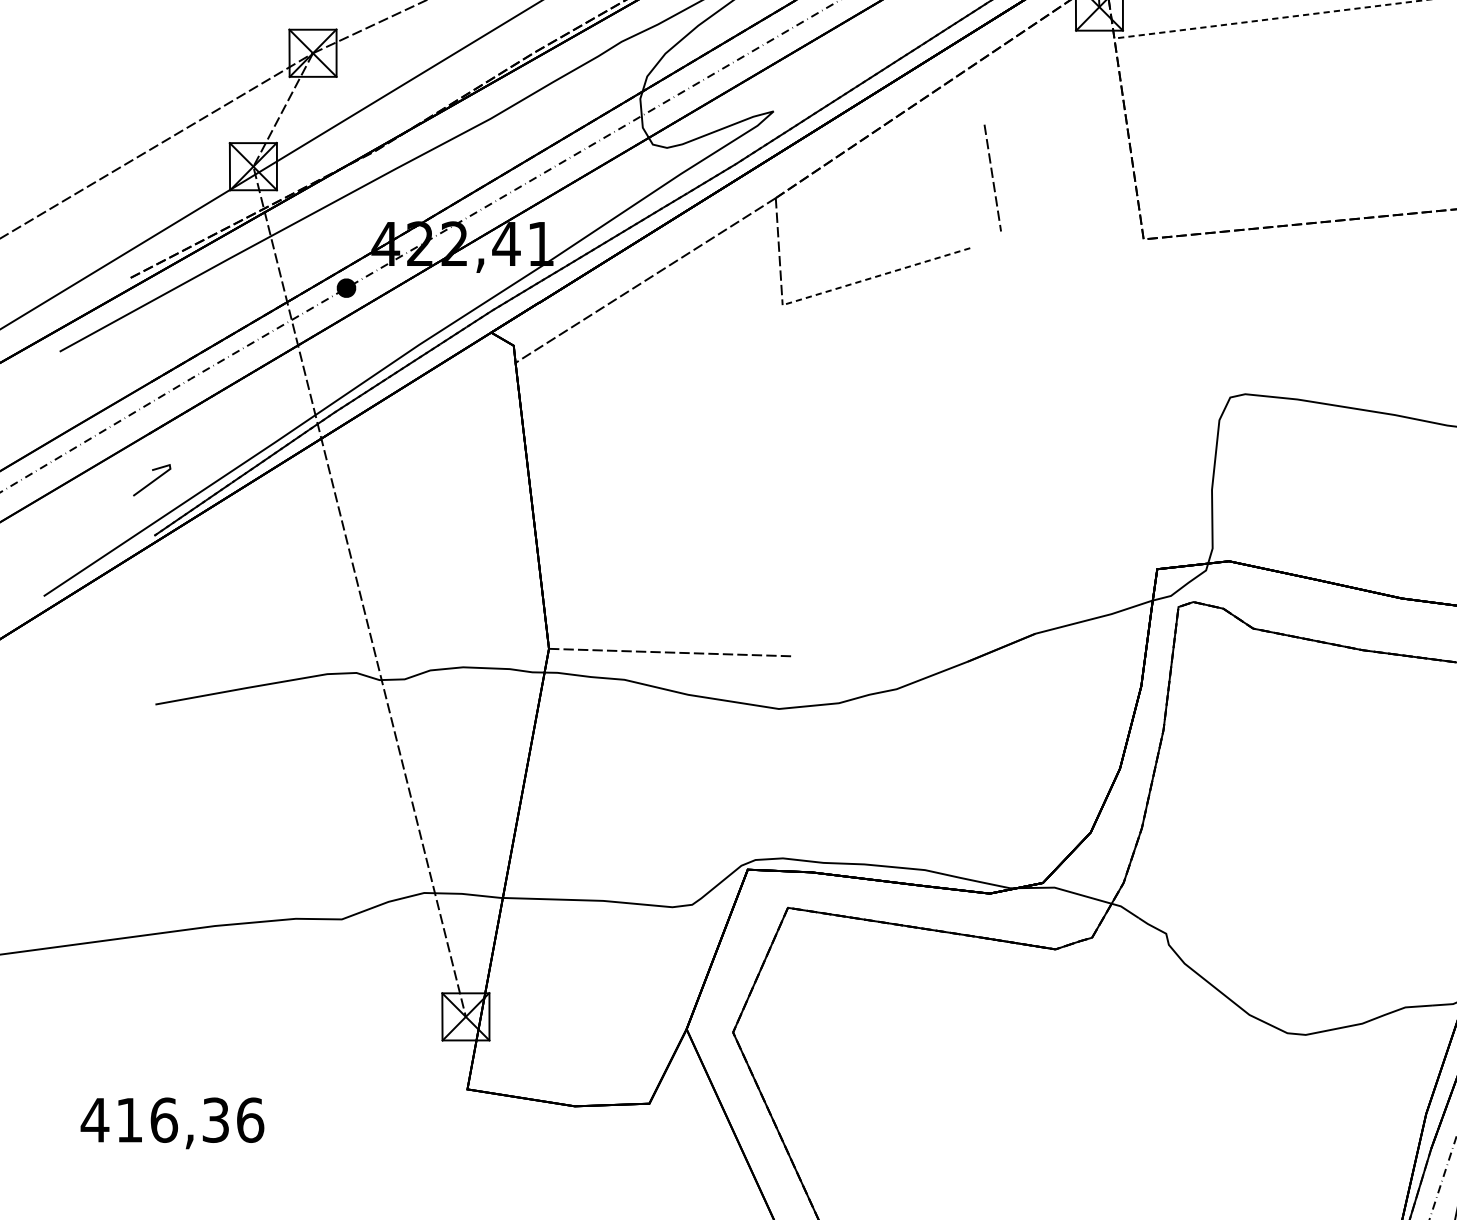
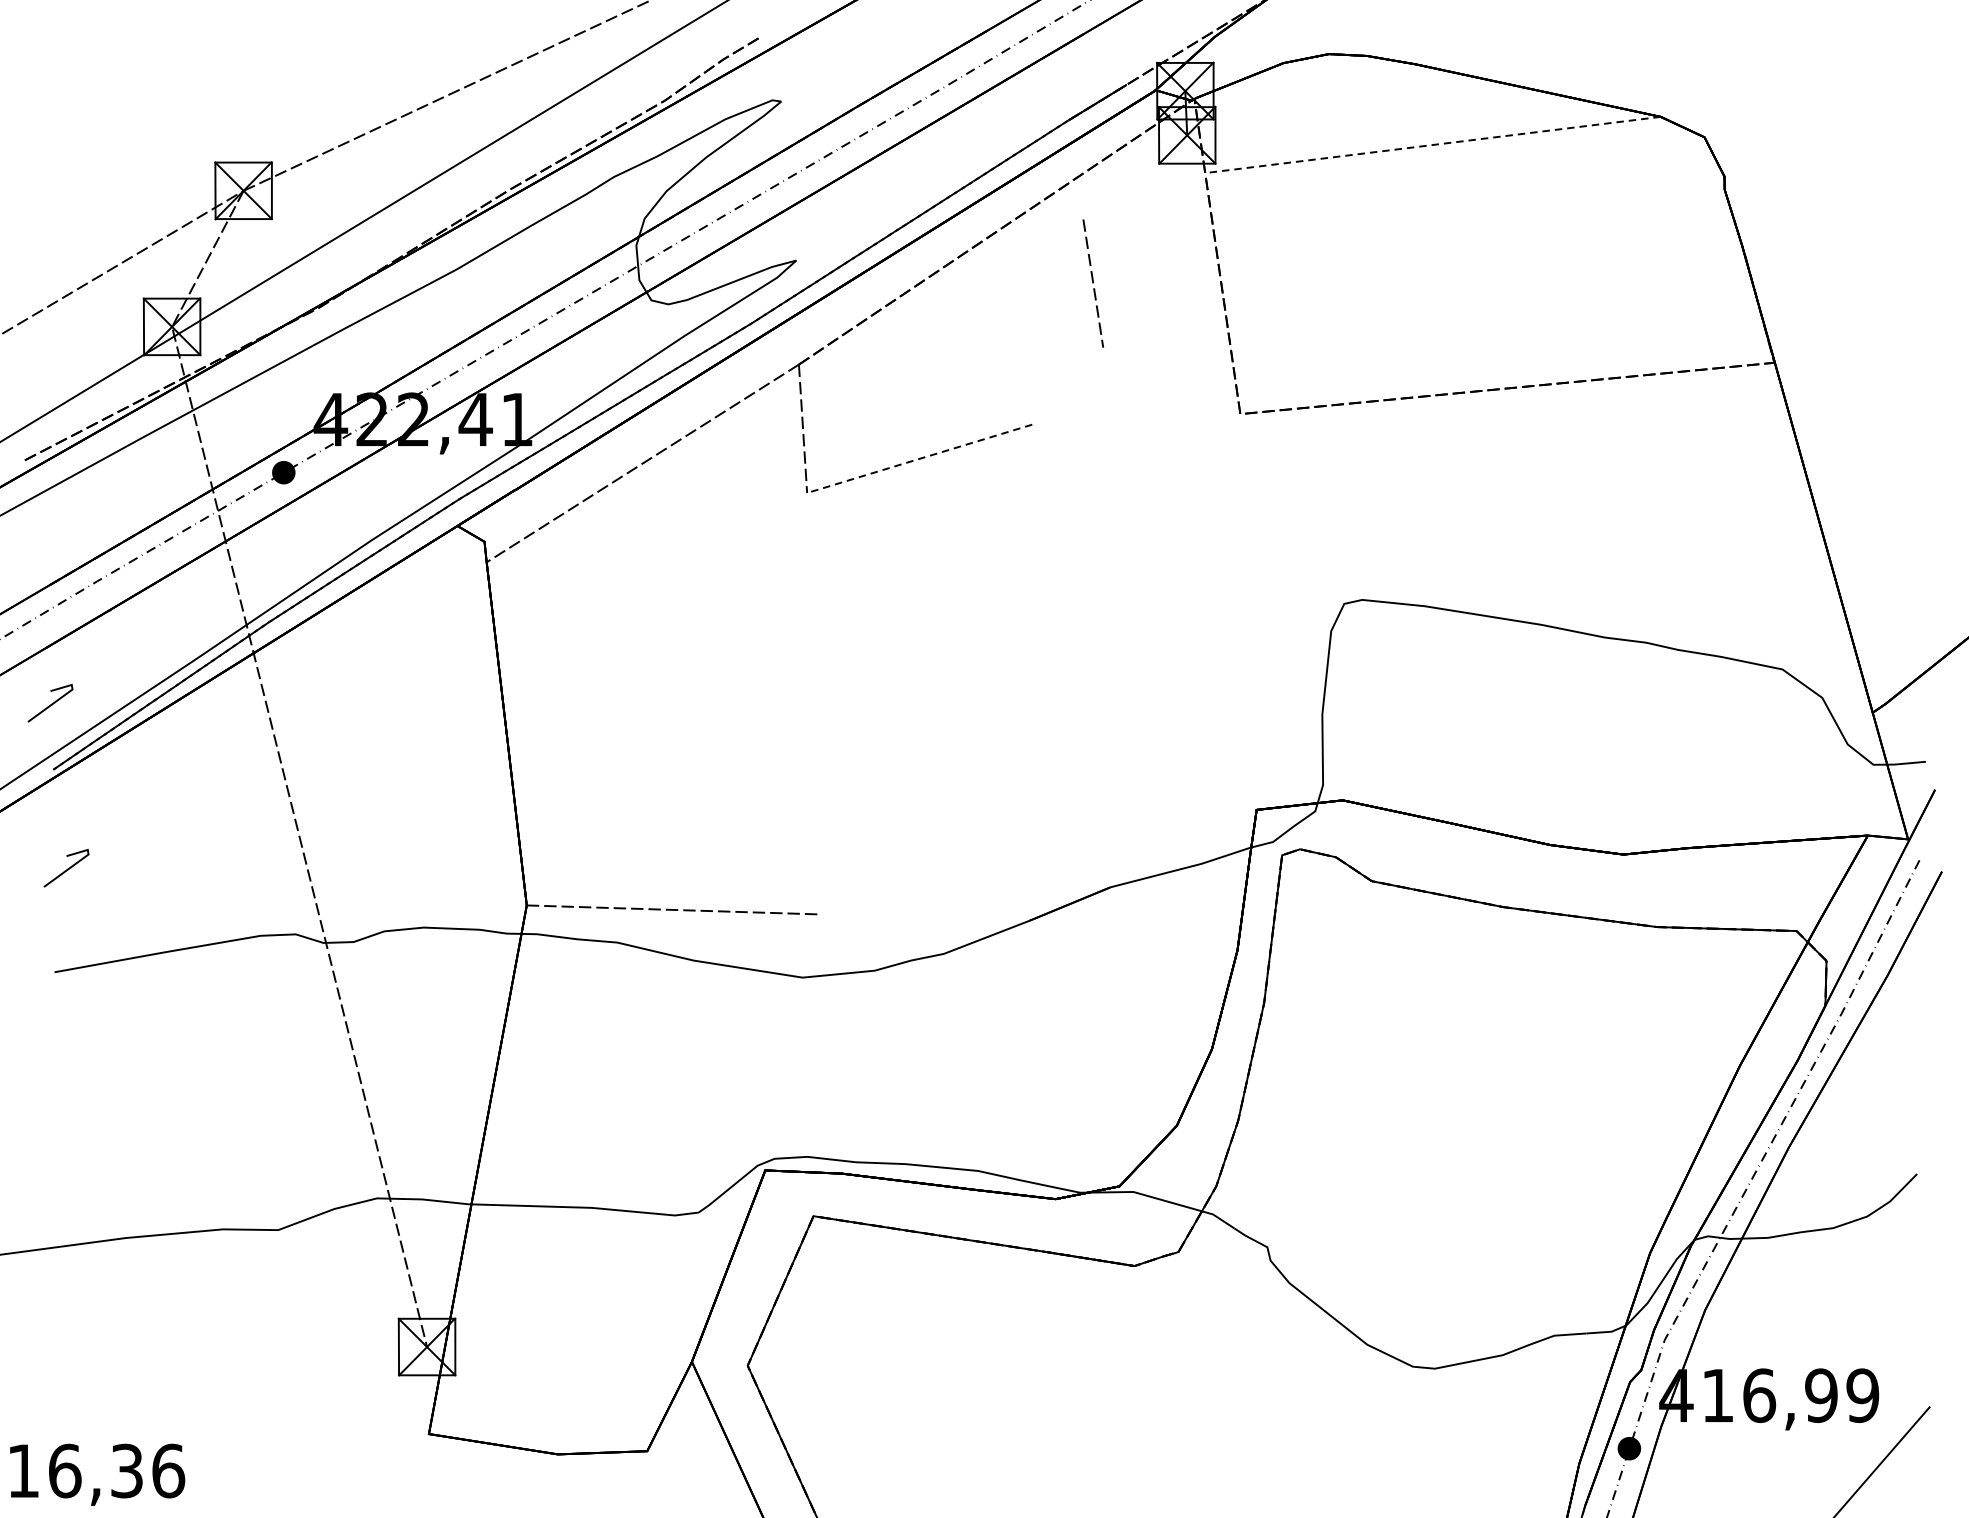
line: (992, 178) -> (1092, 283), moved
line: (166, 618) -> (67, 868), added

